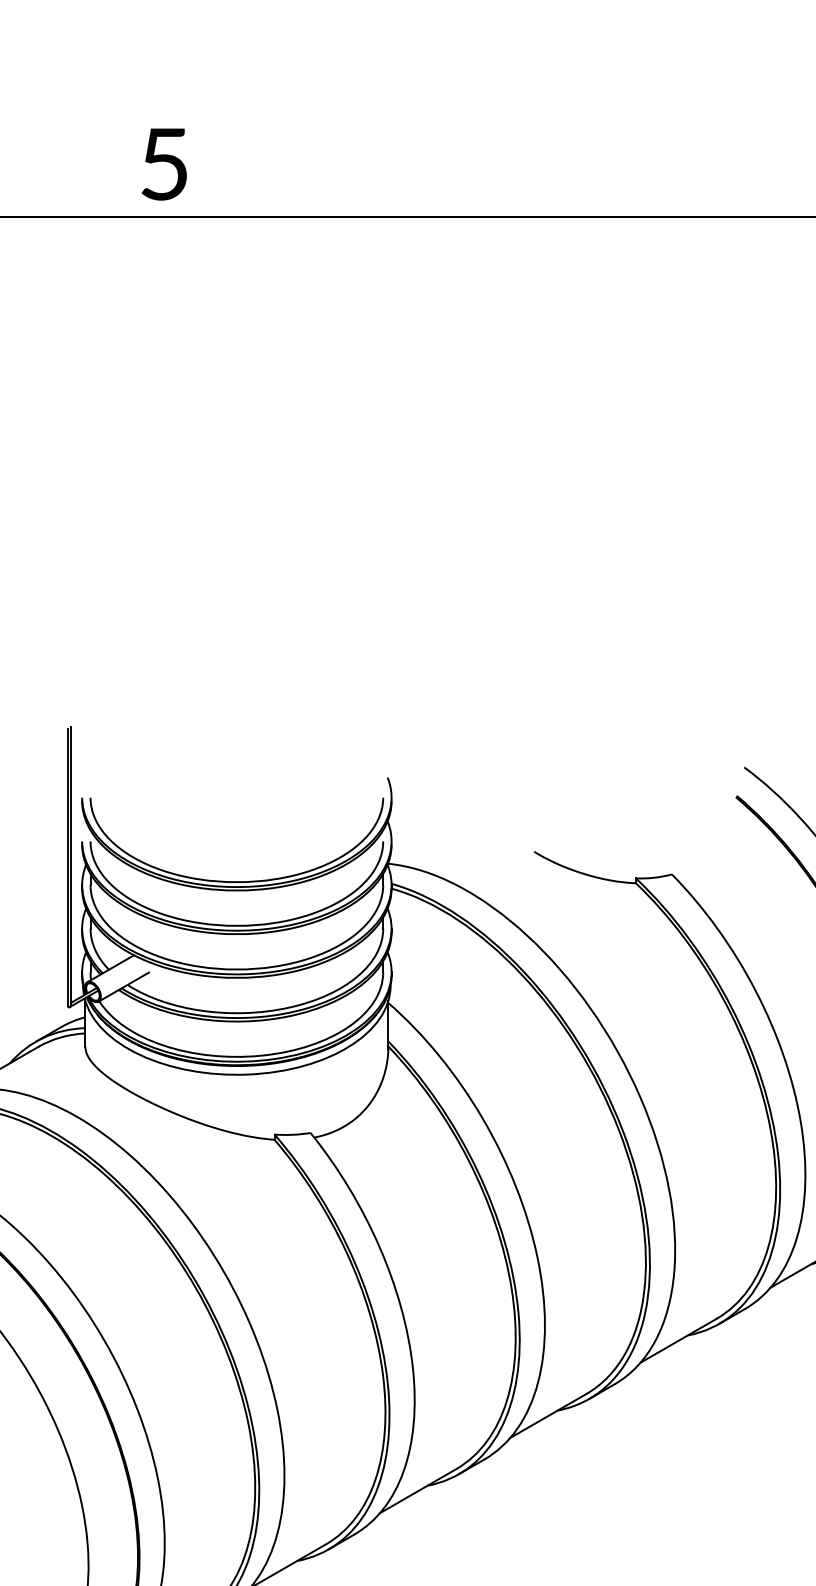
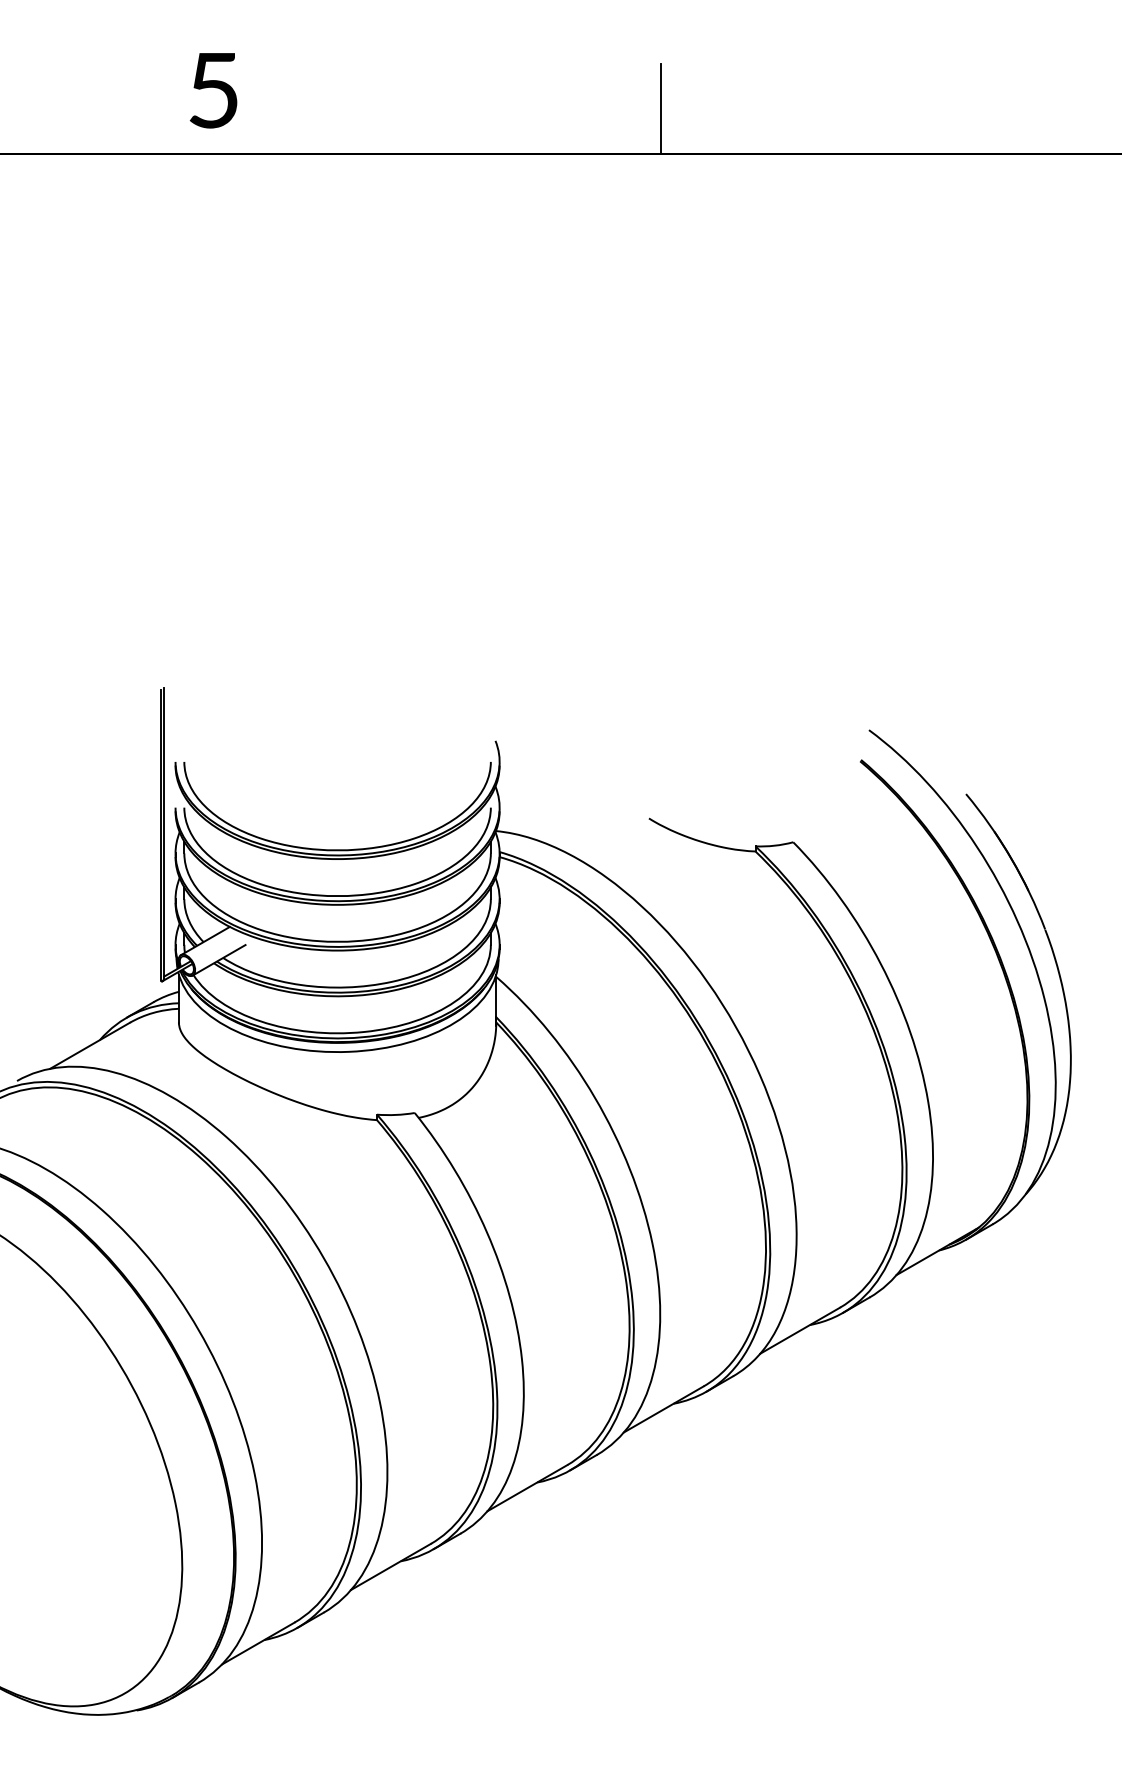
text: (164, 164) -> (213, 90), moved
line: (546, 174) -> (661, 109), added

